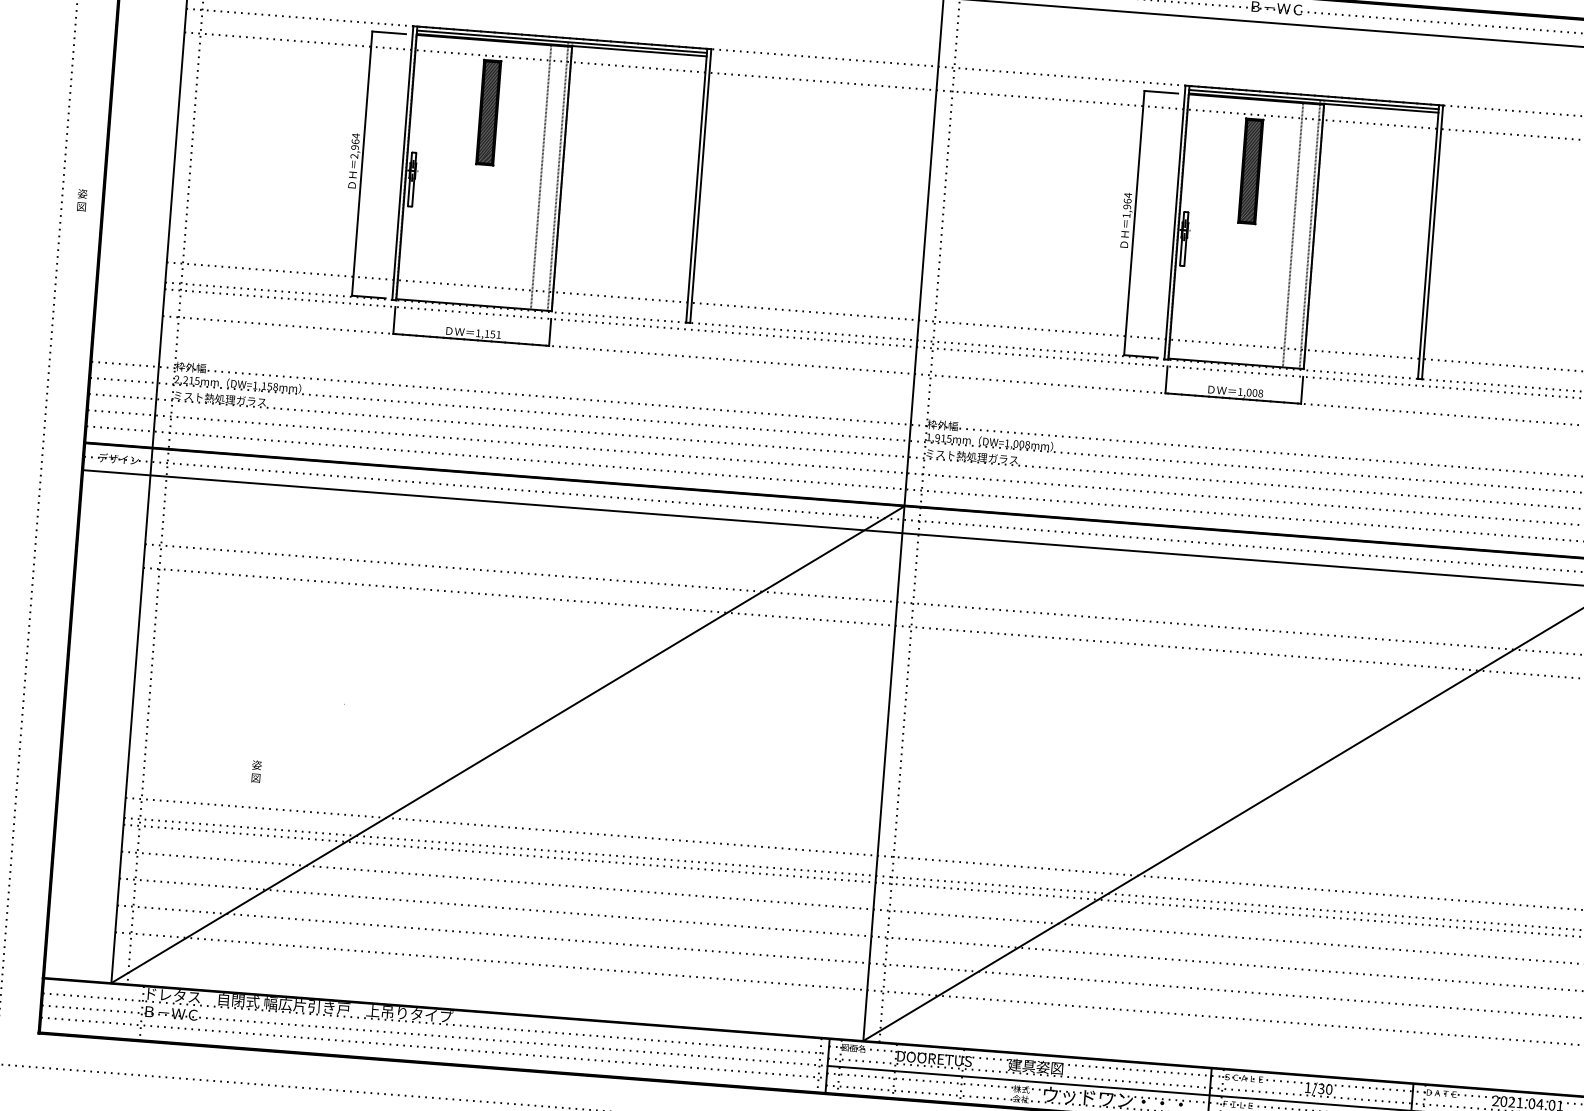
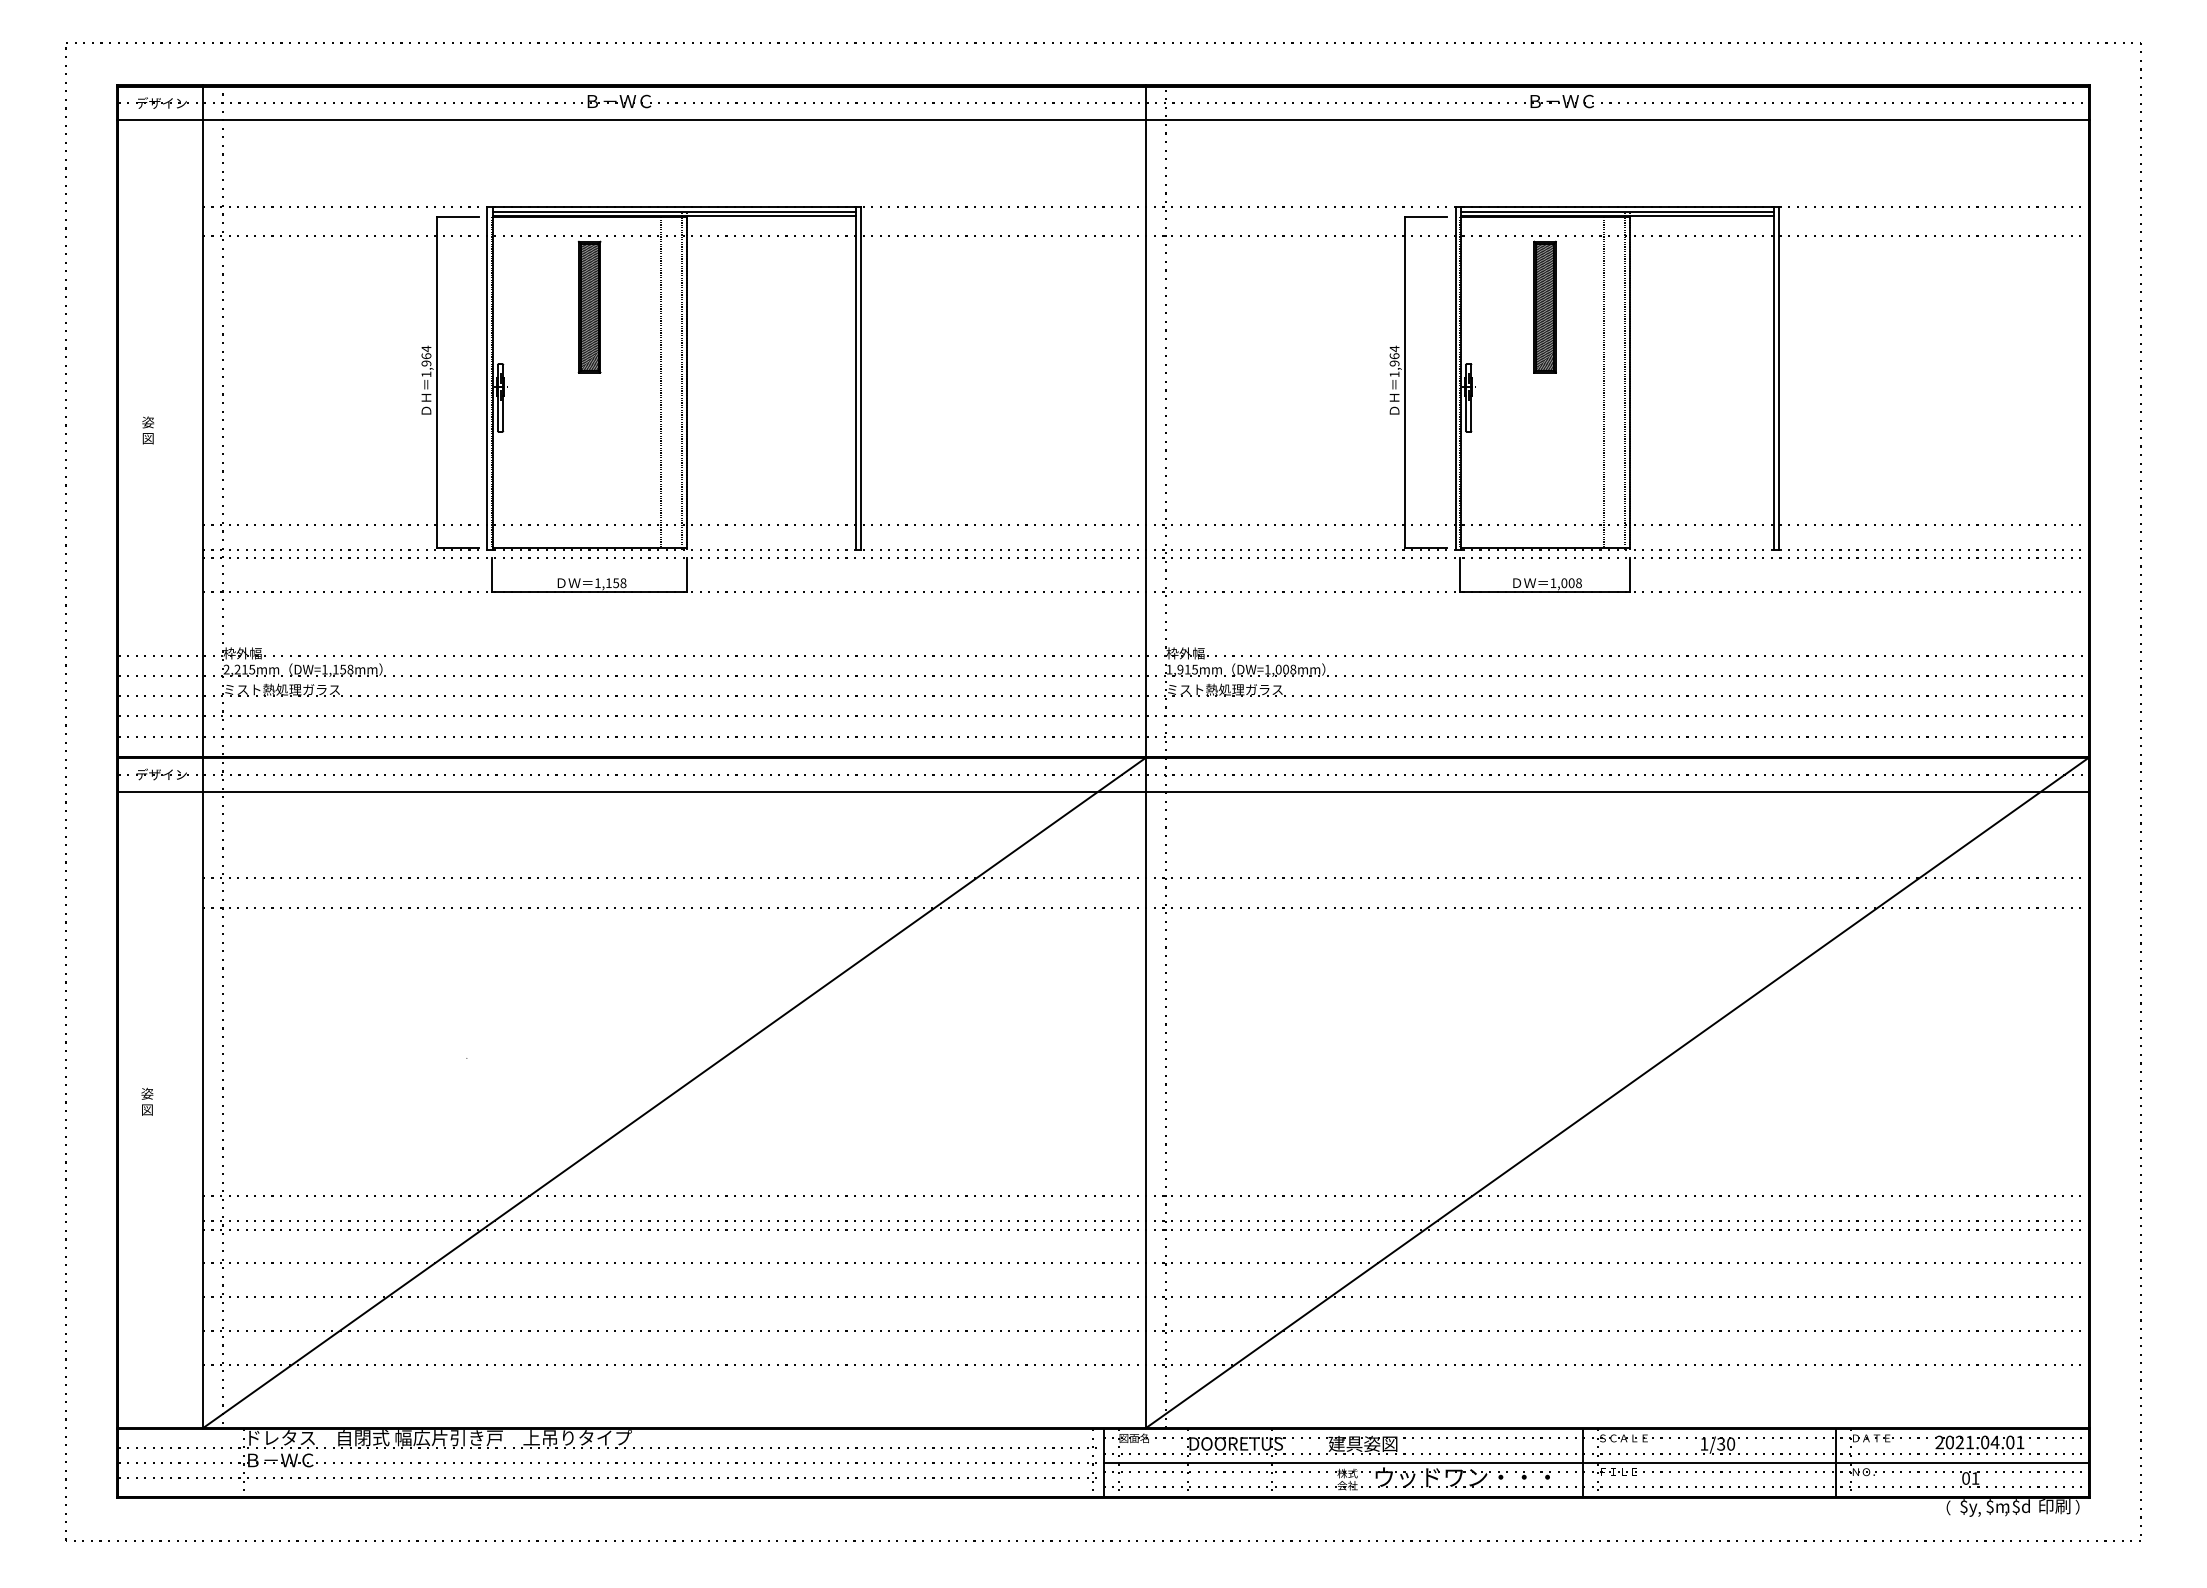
text: (354, 156) -> (426, 374), 2,964 -> 1,964
text: (82, 200) -> (148, 430), moved
text: (498, 335) -> (623, 583), 1,151 -> 1,158
text: (256, 771) -> (147, 1101), moved

